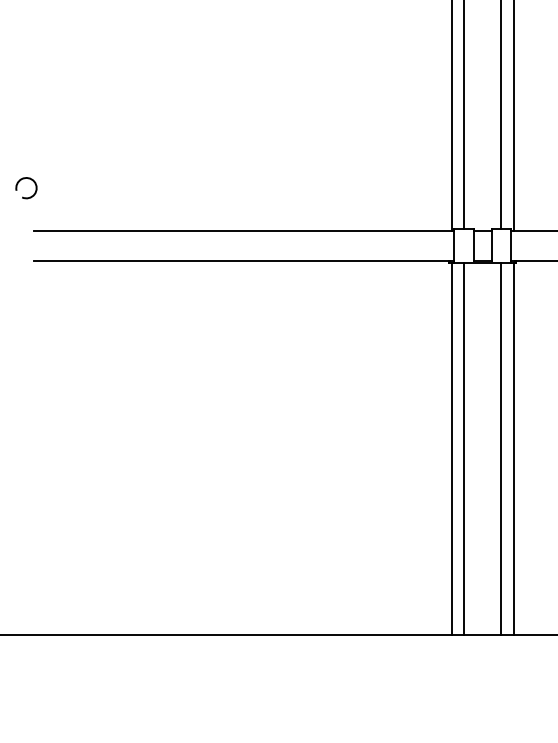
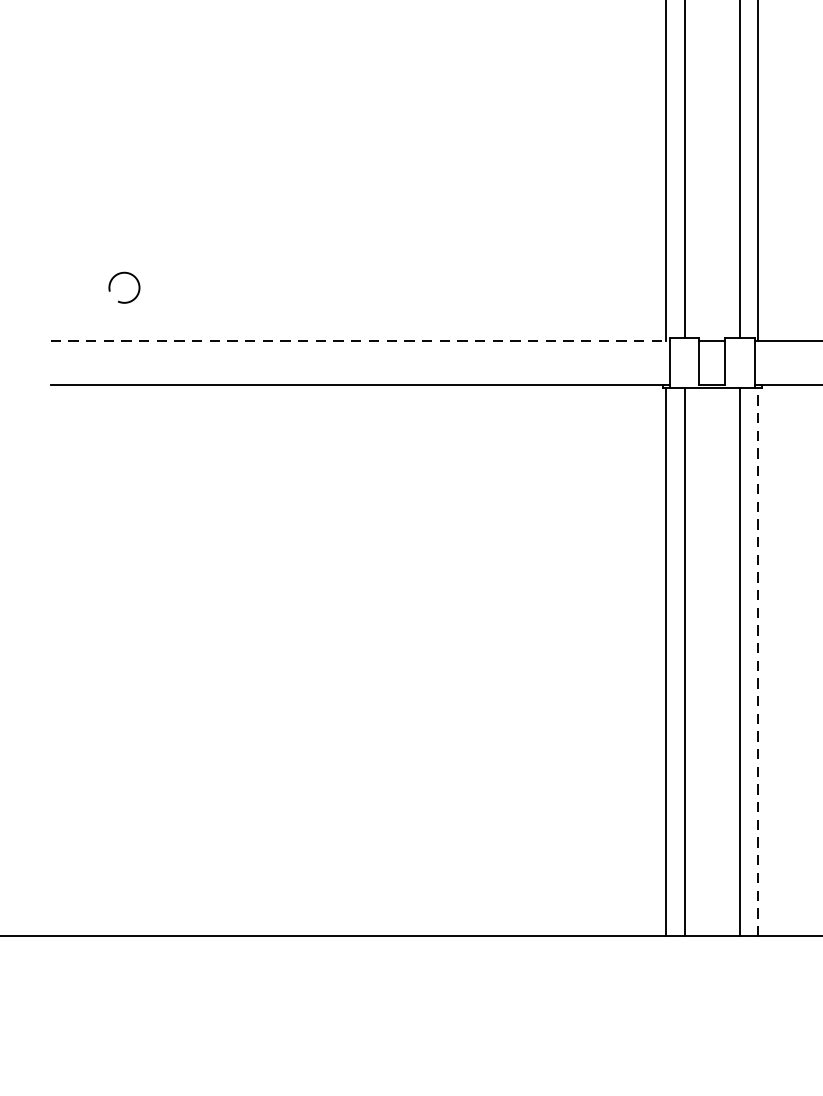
arc: (29, 196) -> (128, 300), moved
line: (244, 231) -> (360, 341), solid -> dashed
line: (513, 448) -> (757, 661), solid -> dashed

